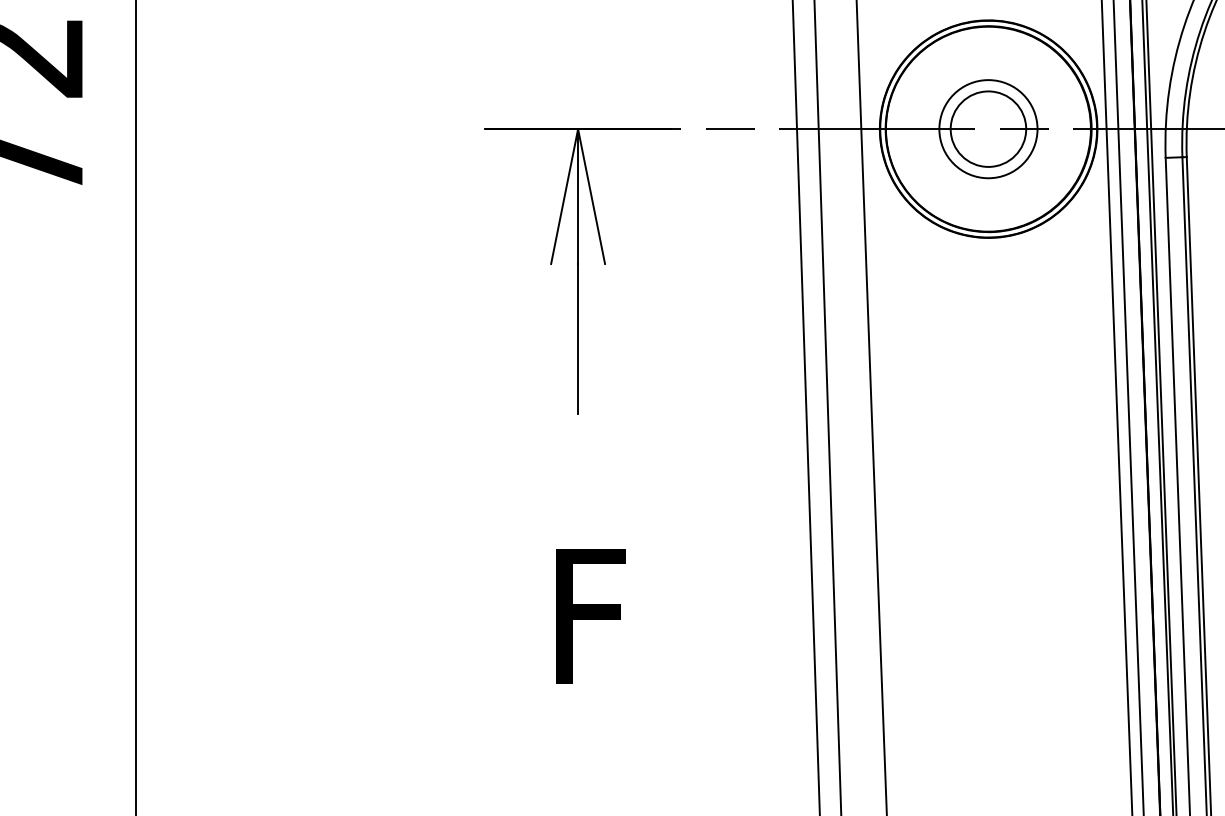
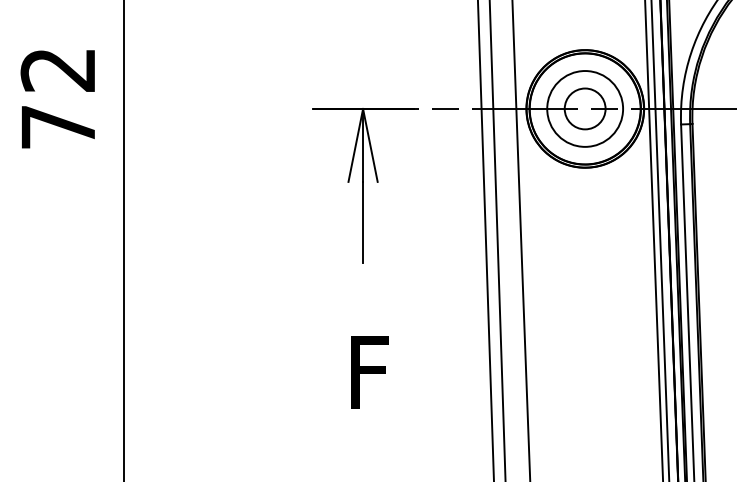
circle: (989, 128) -> (585, 108), size x1.43

